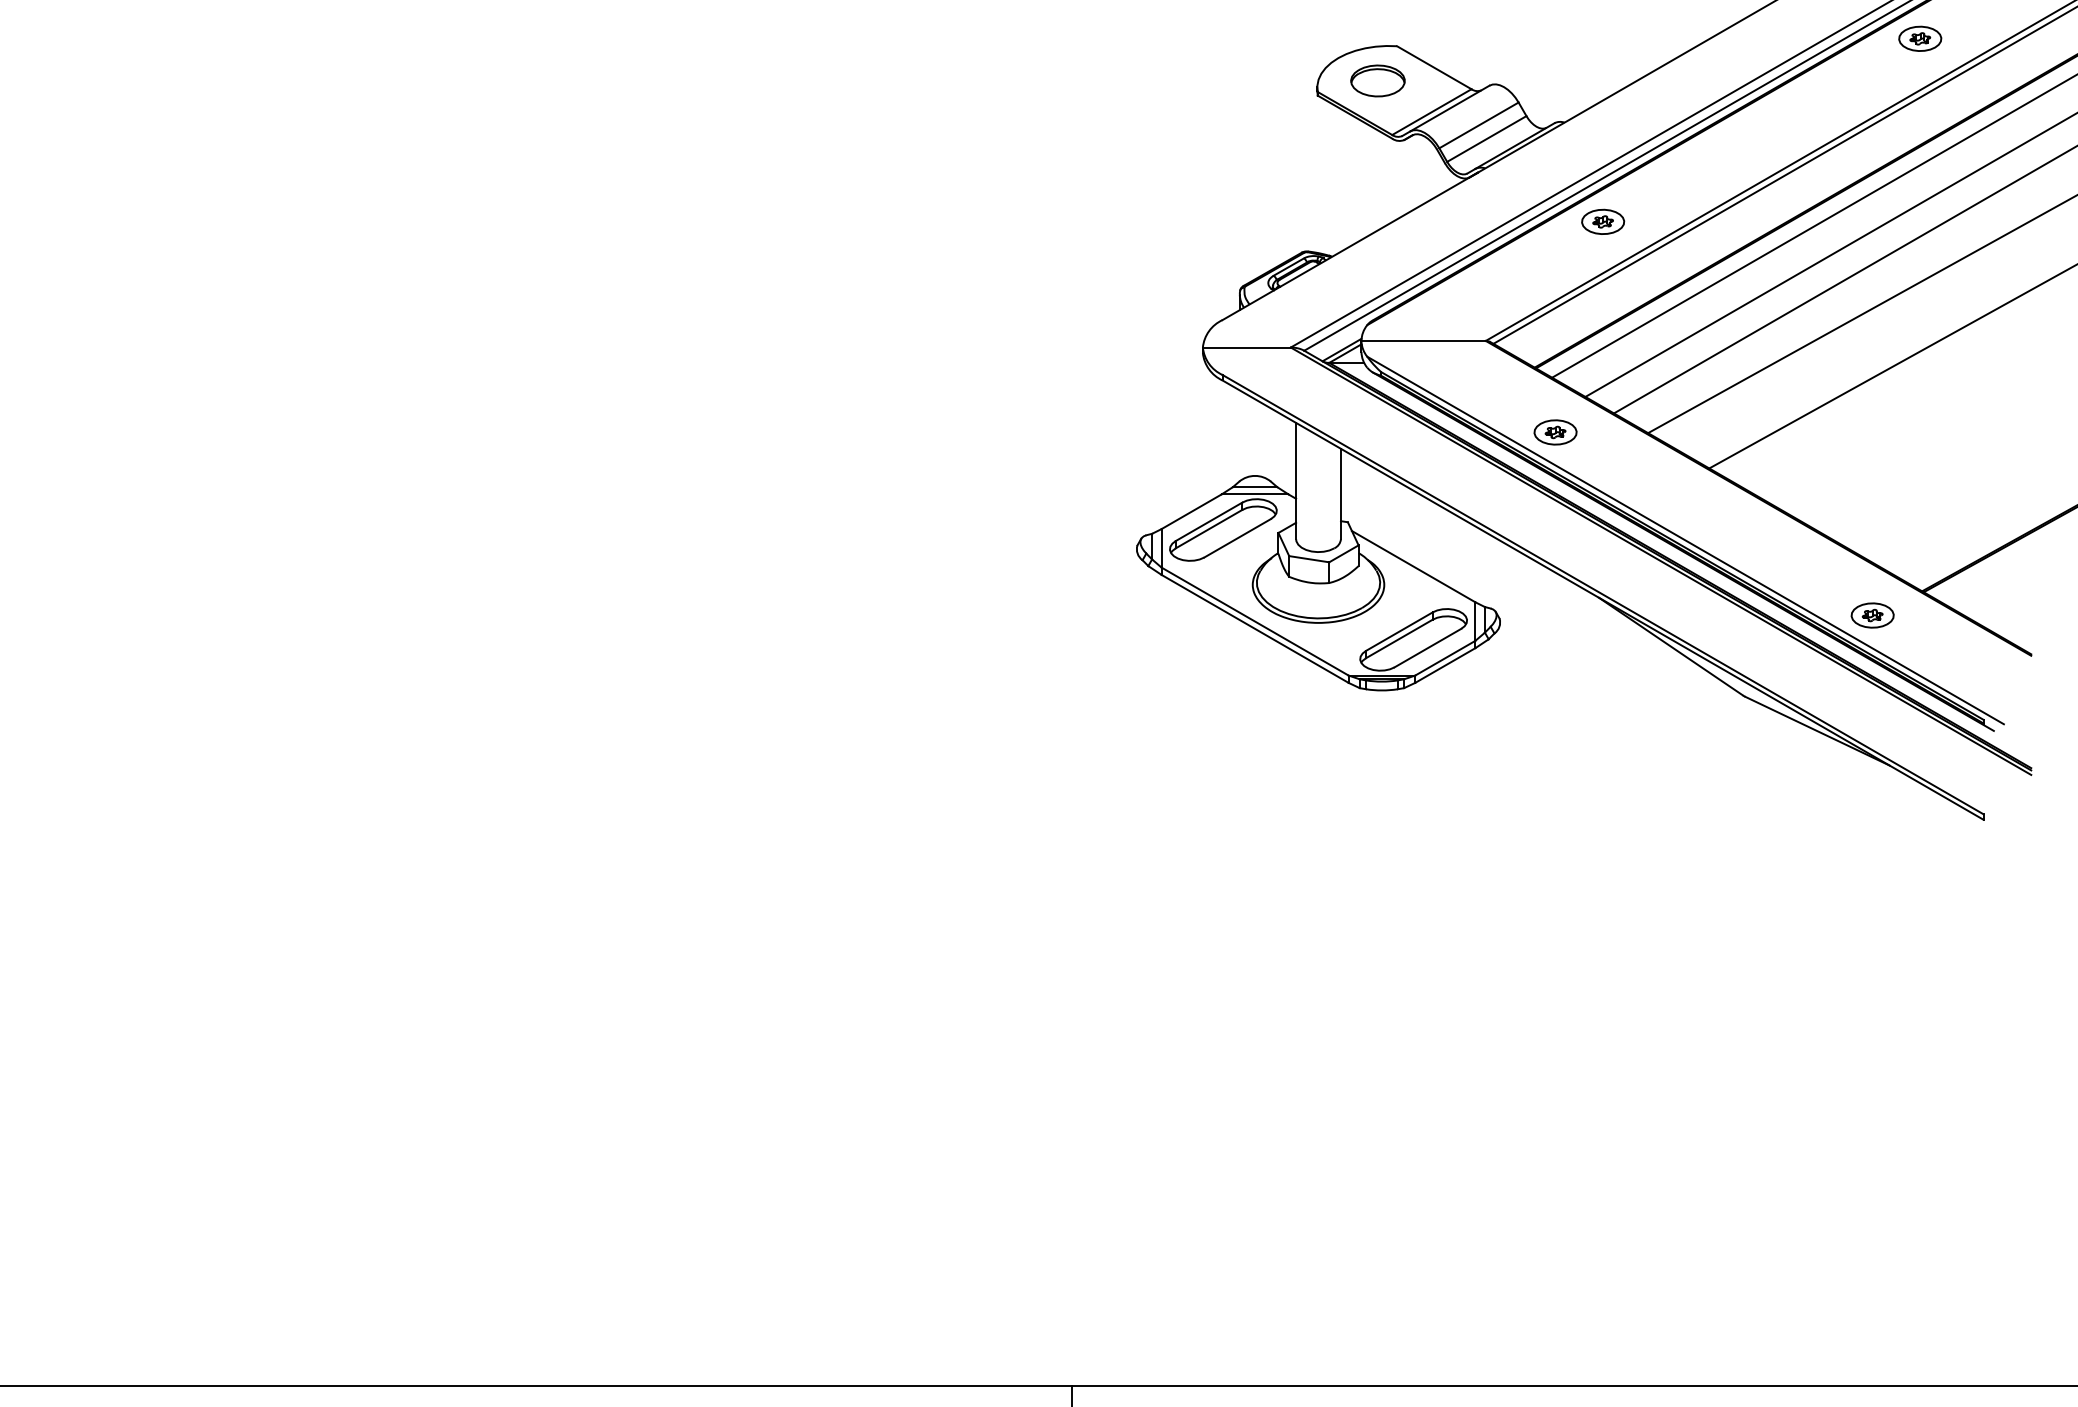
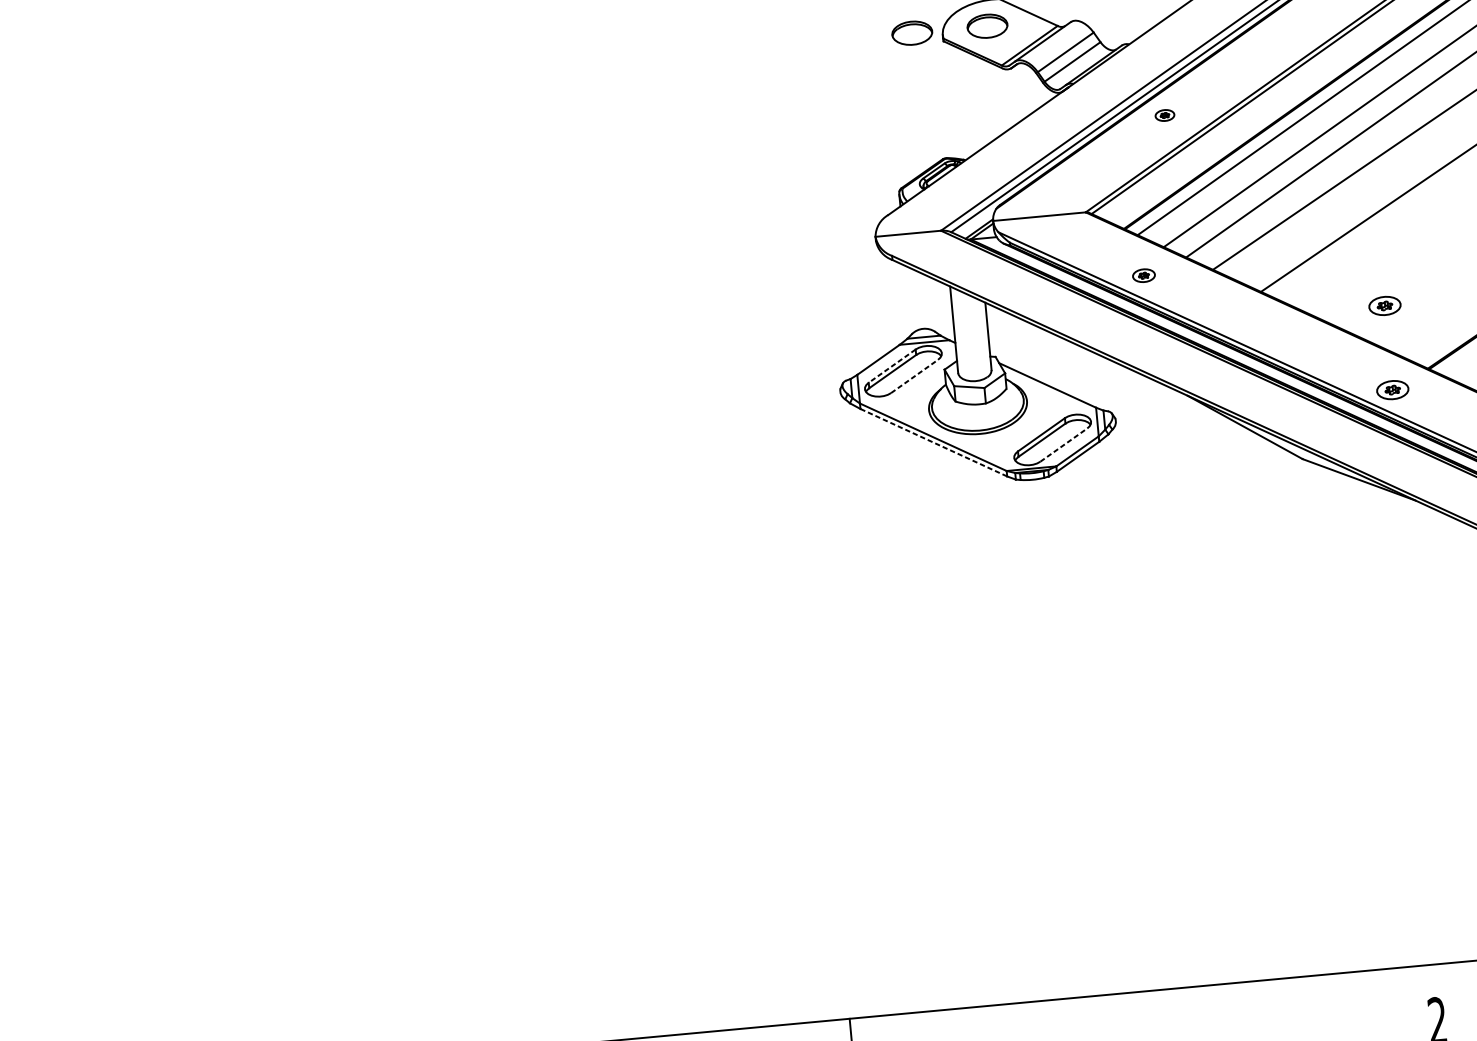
part: (1276, 80) -> (911, 32), added
part: (1603, 221) -> (1165, 115), size x0.6
part: (1555, 432) -> (1143, 275), size x0.7
part: (1872, 502) -> (1384, 305), added
line: (1208, 522) -> (891, 366), solid -> dashed
line: (1238, 538) -> (915, 376), solid -> dashed
line: (1255, 628) -> (934, 442), solid -> dashed
line: (1428, 647) -> (1064, 444), solid -> dashed

